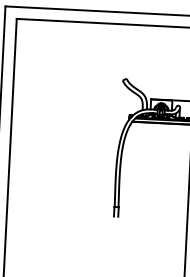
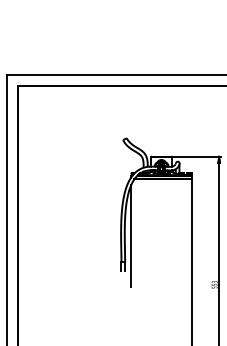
line: (126, 180) -> (131, 236), added

